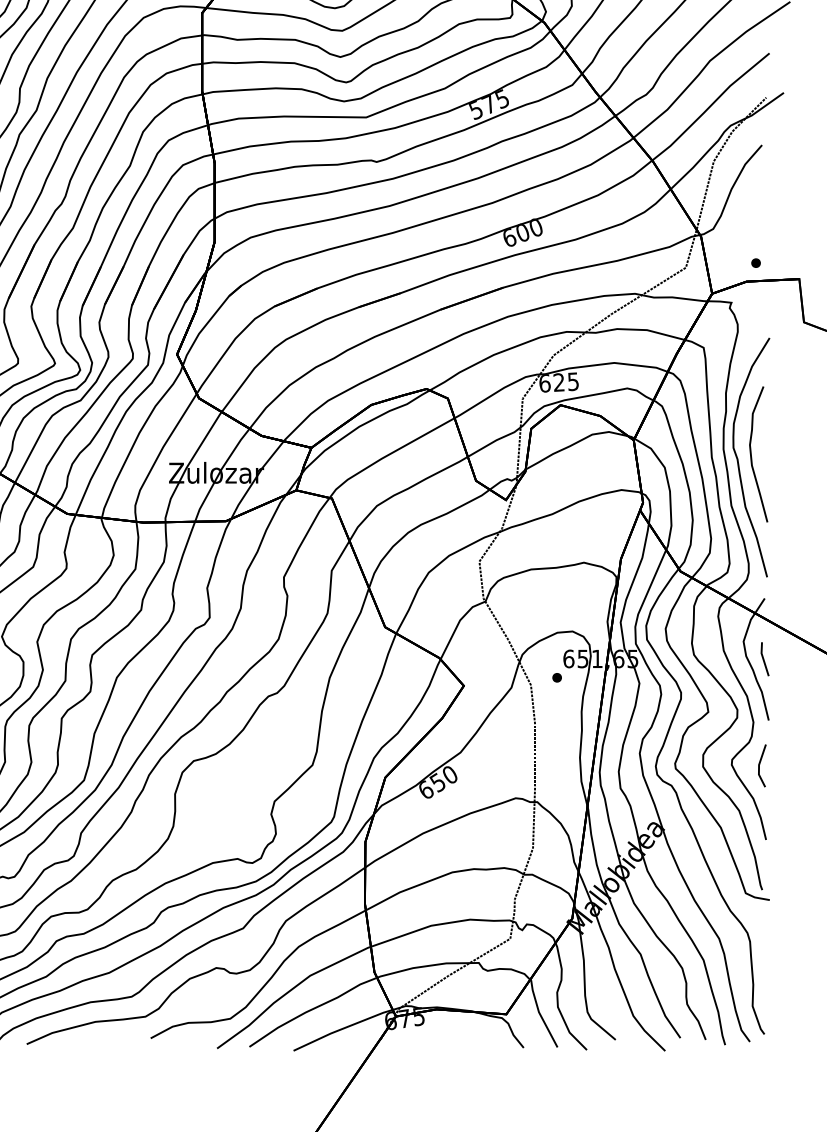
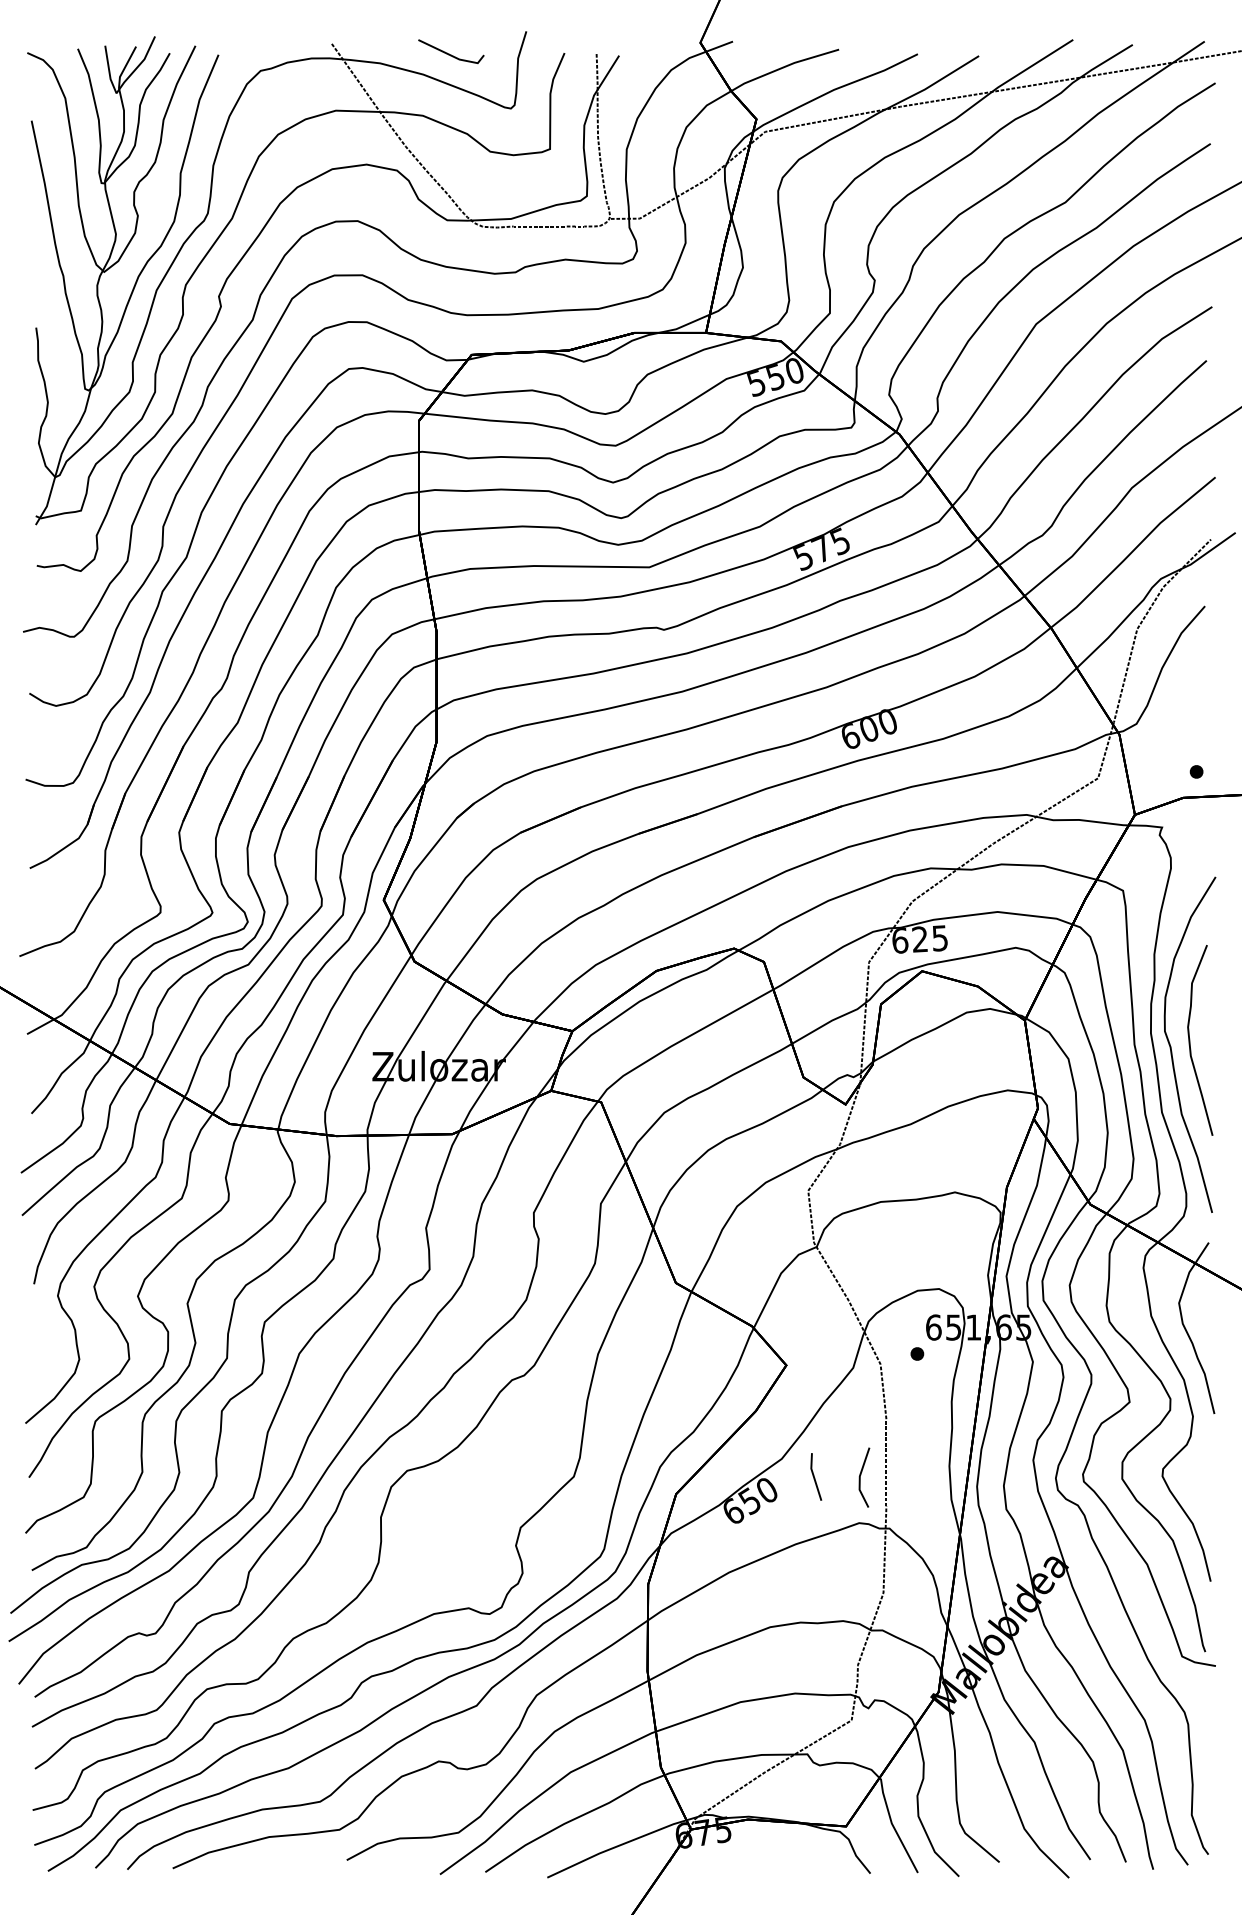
line: (764, 659) -> (815, 1477), moved
line: (760, 764) -> (861, 1475), moved

